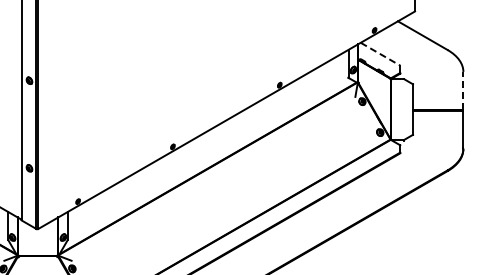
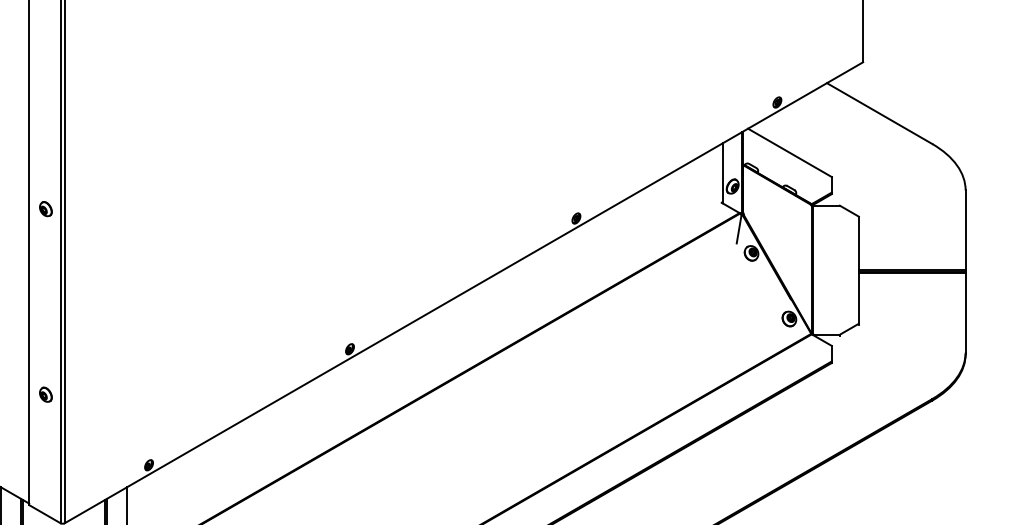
line: (380, 54) -> (789, 153), dashed -> solid
line: (463, 90) -> (965, 229), dashed -> solid

